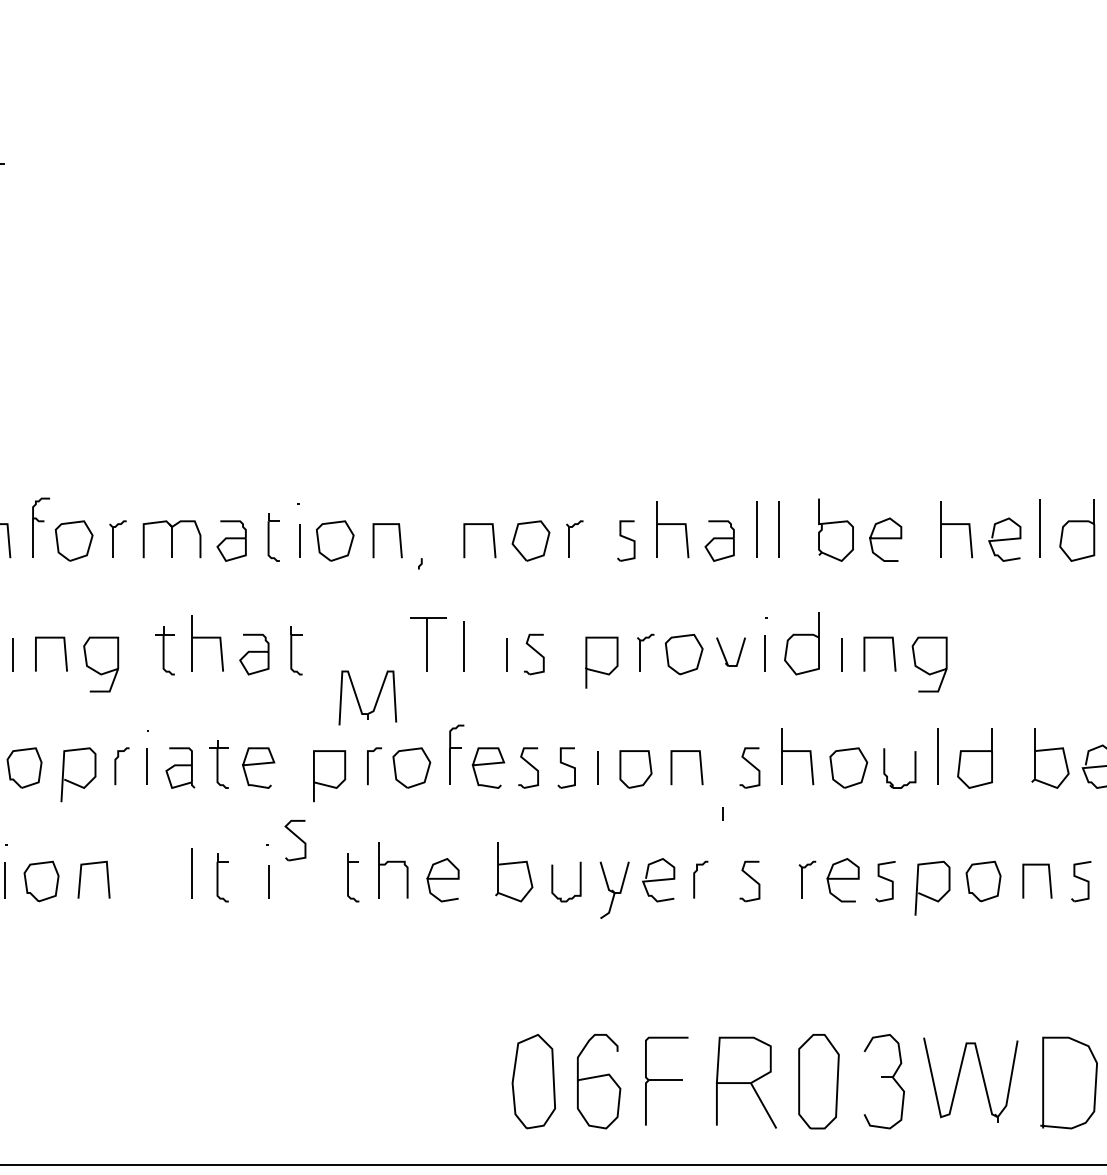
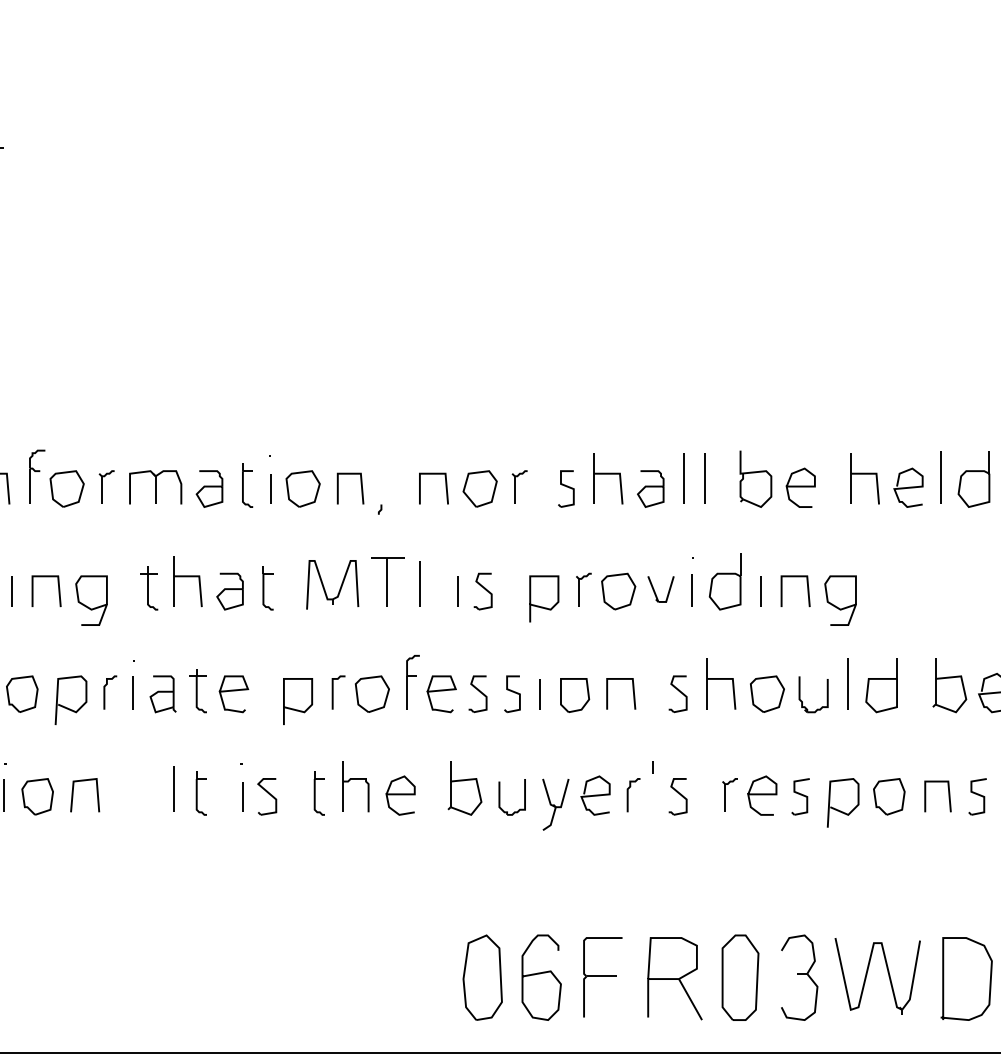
part: (376, 698) -> (340, 585), moved
line: (721, 813) -> (652, 767), moved
part: (295, 840) -> (267, 796), moved

